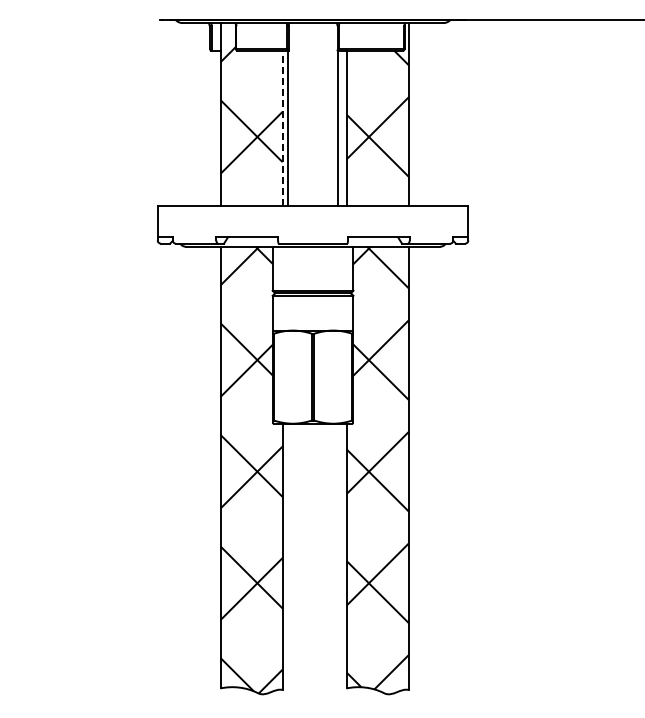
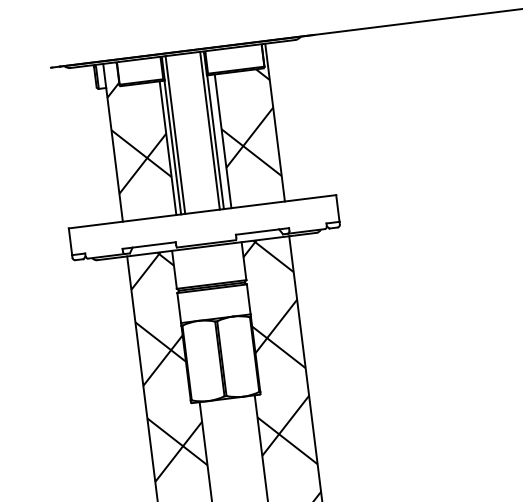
line: (292, 114) -> (174, 134), added
line: (333, 114) -> (210, 130), added
line: (282, 128) -> (167, 148), dashed -> solid

